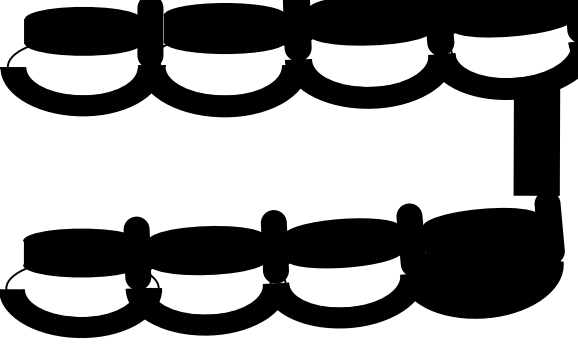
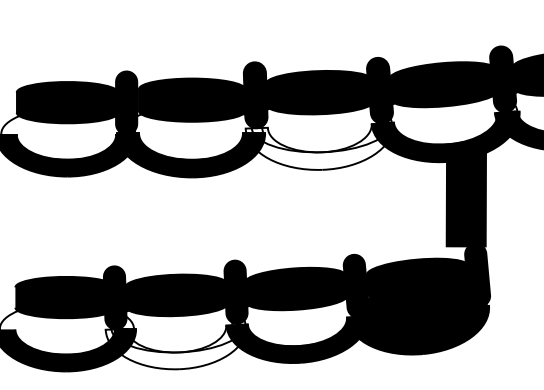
fill: (369, 81) -> (319, 146), removed
fill: (207, 308) -> (176, 346), removed

